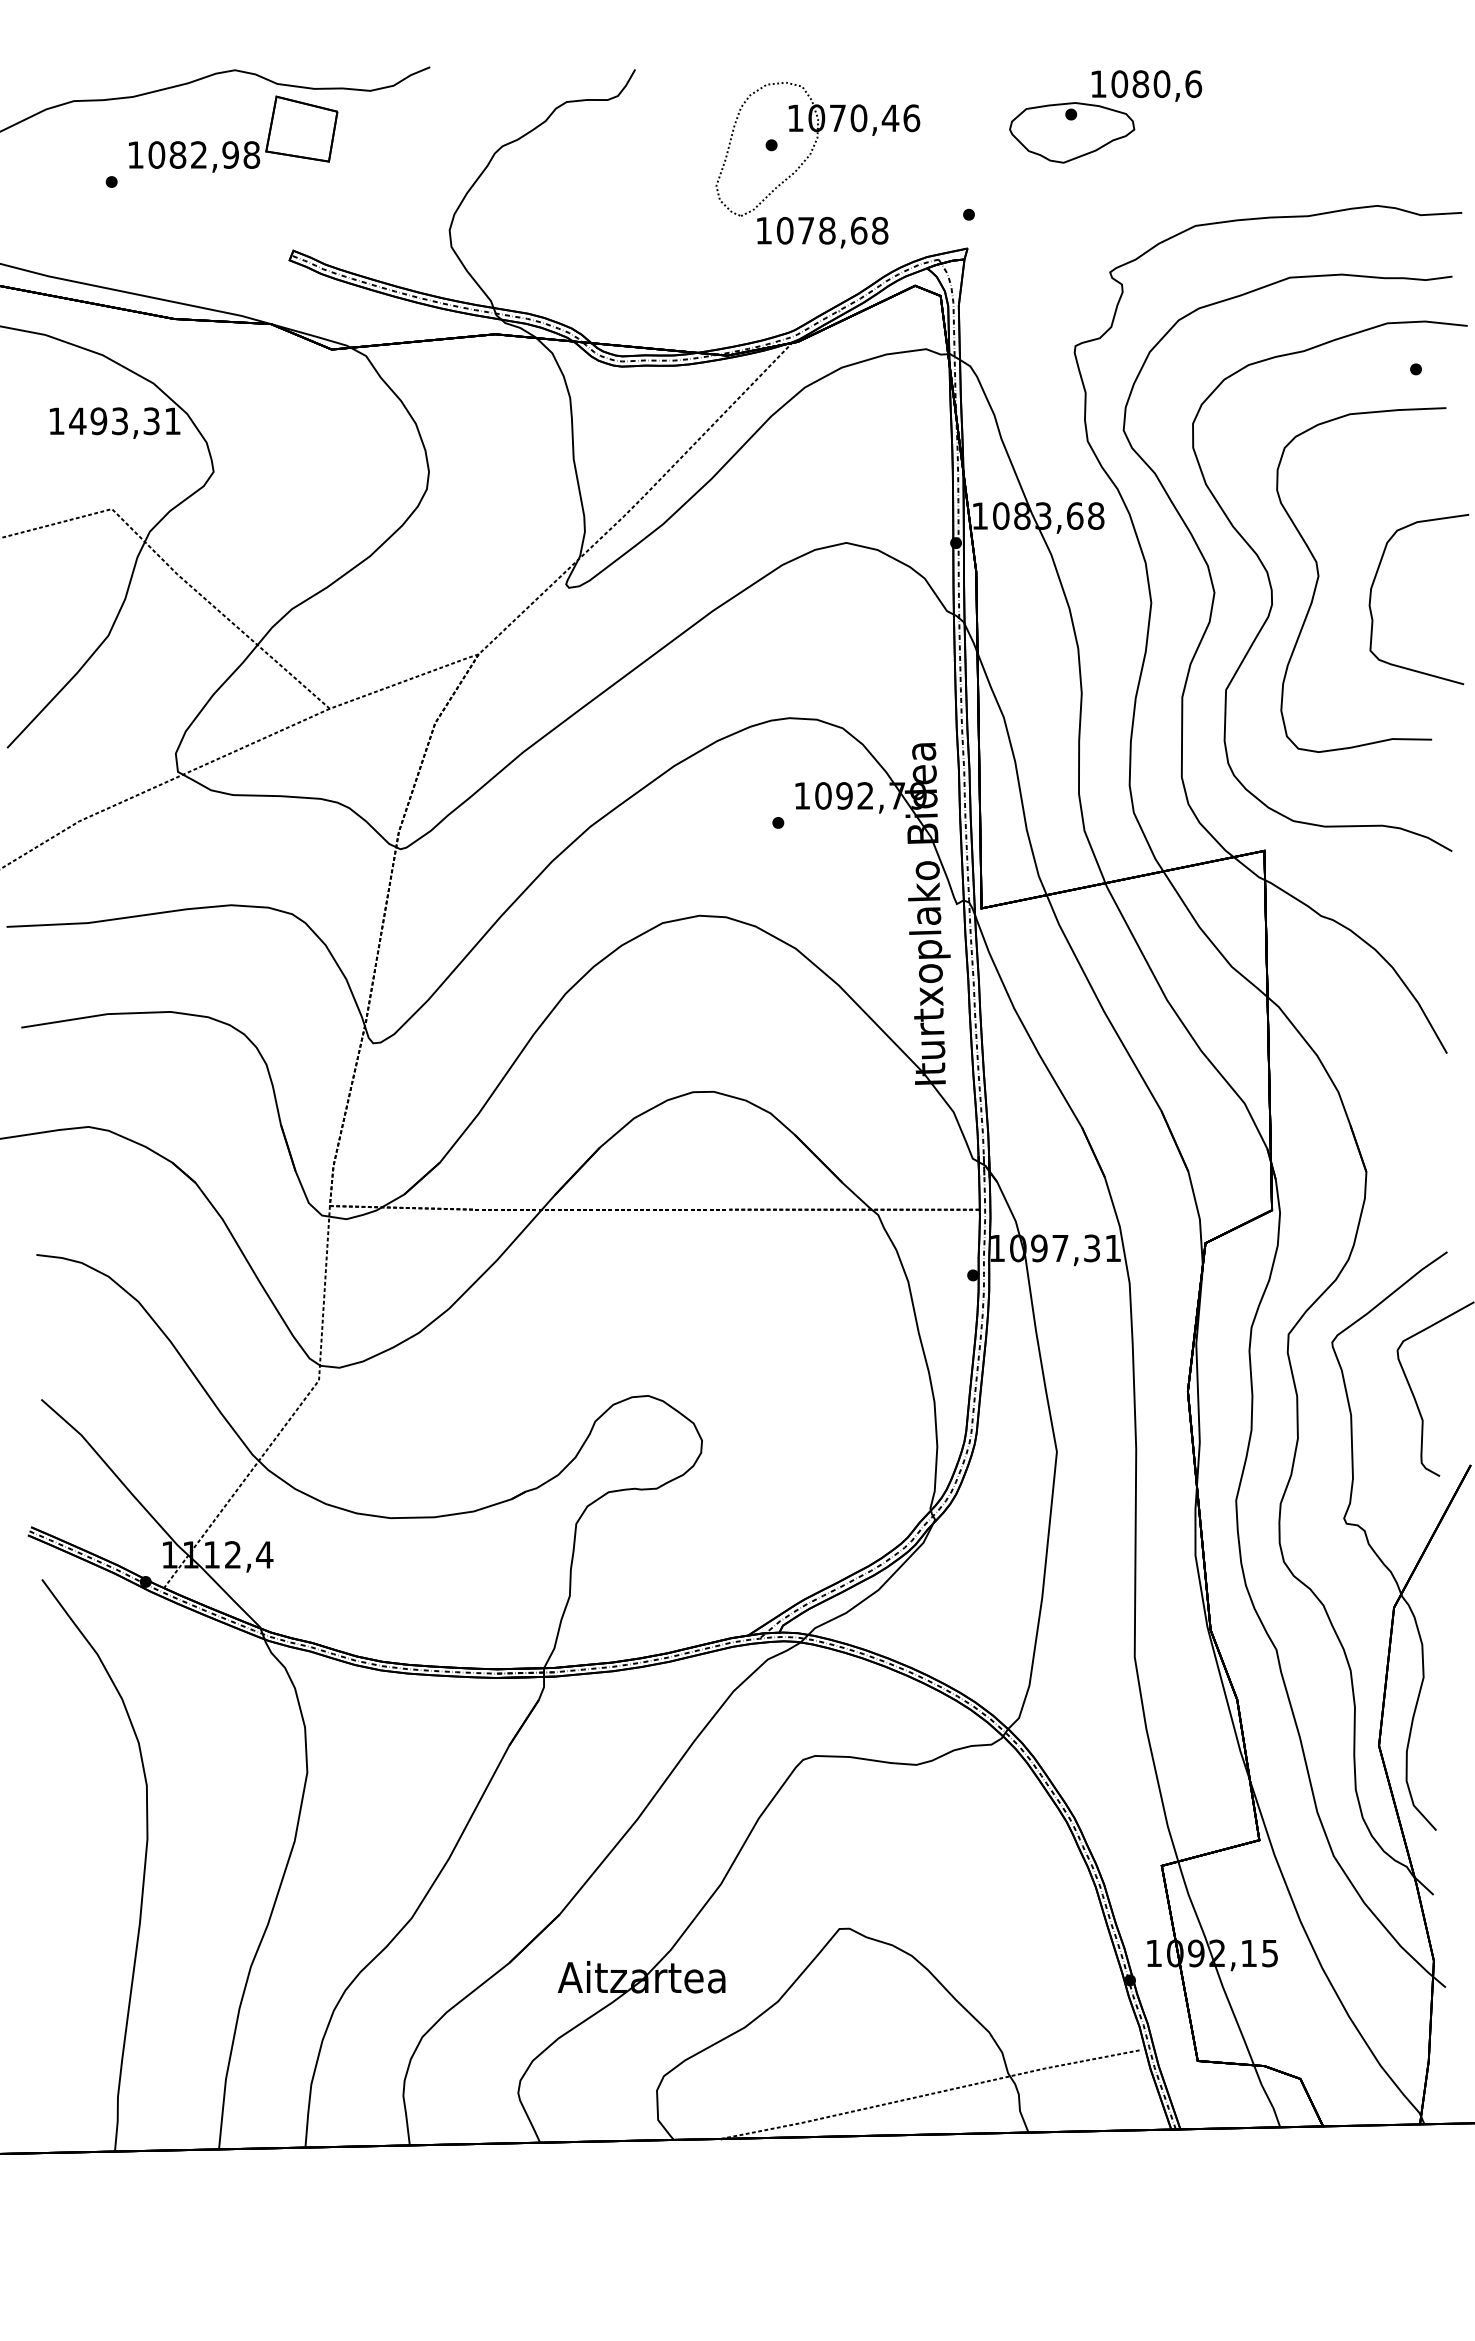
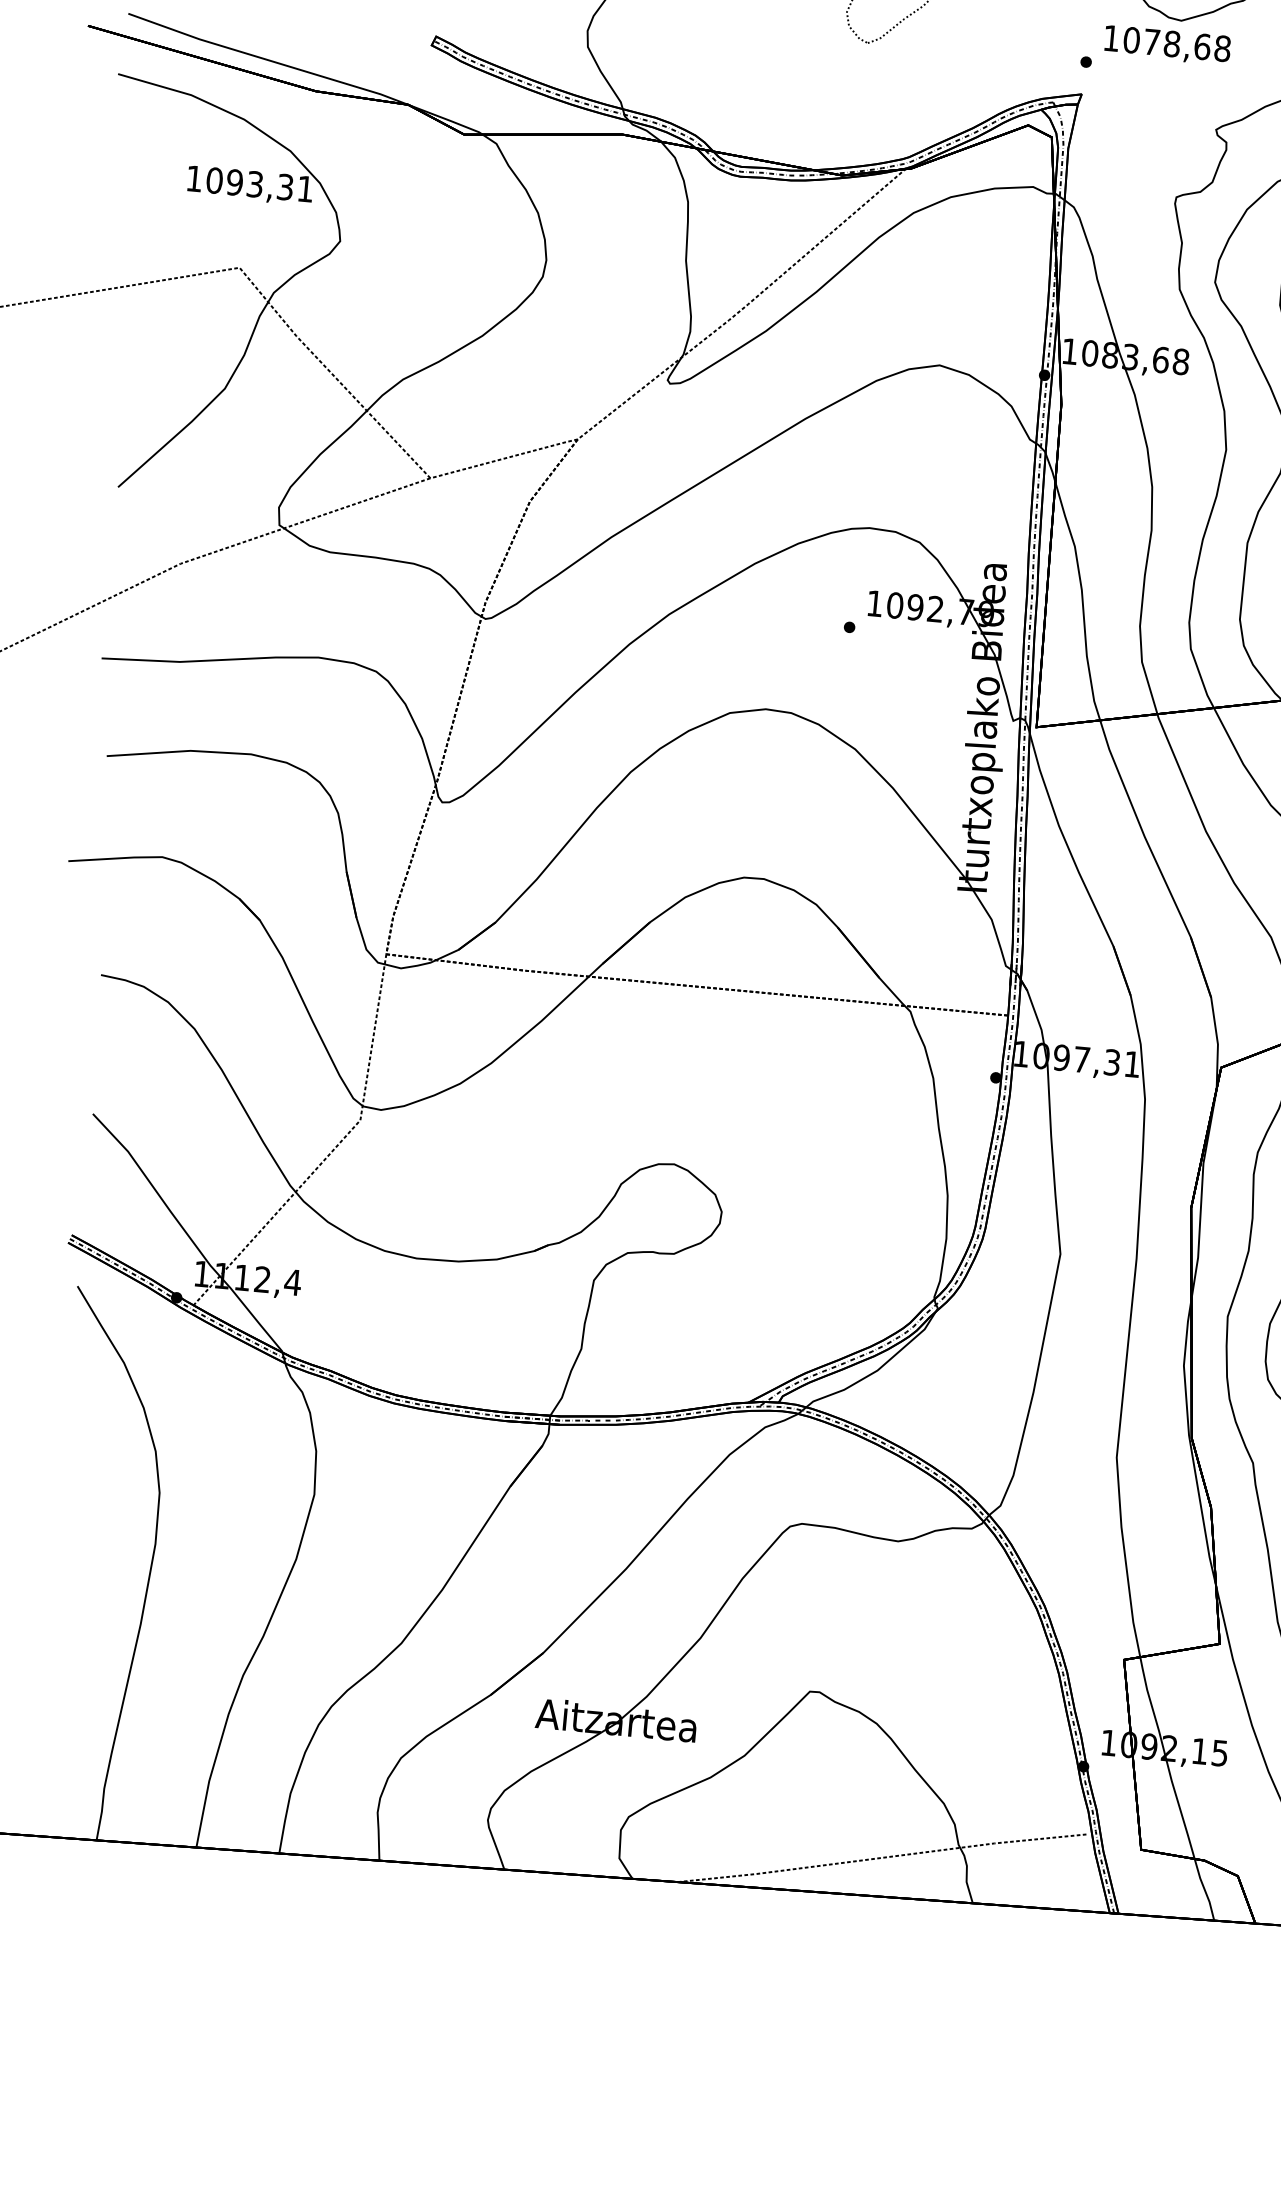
text: (822, 232) -> (1167, 45), moved
text: (77, 421) -> (214, 180), 1493,31 -> 1093,31

